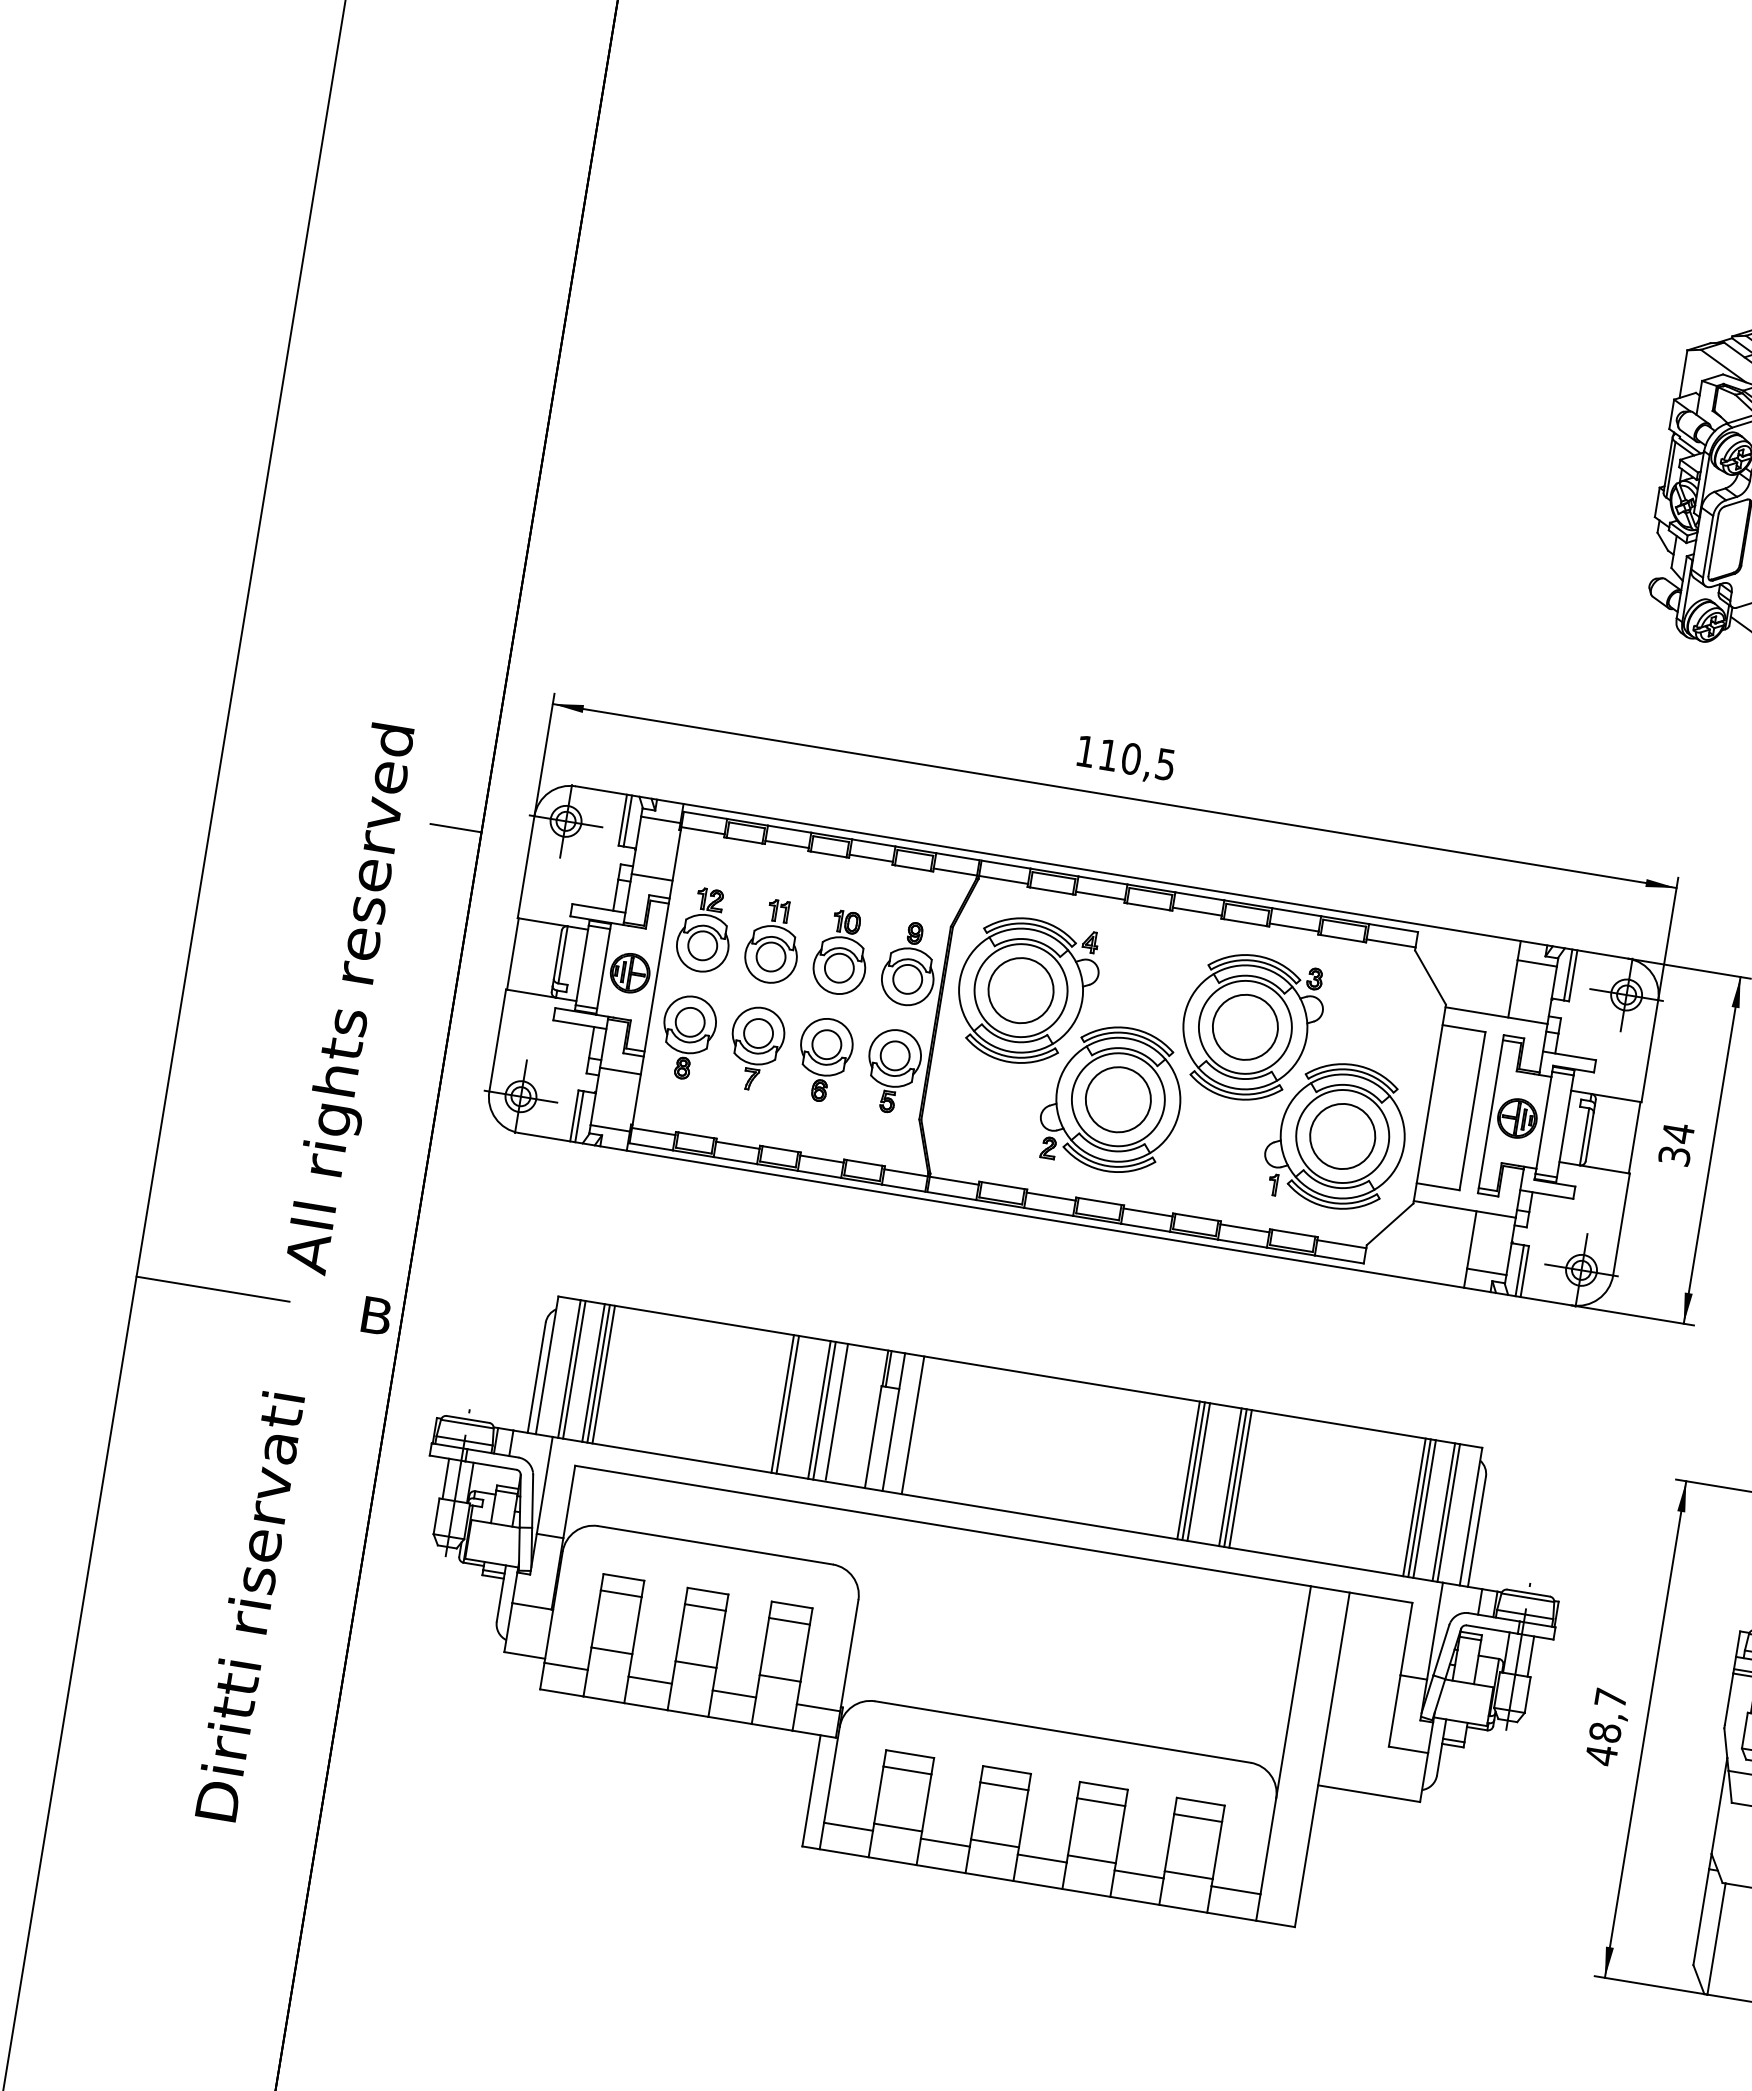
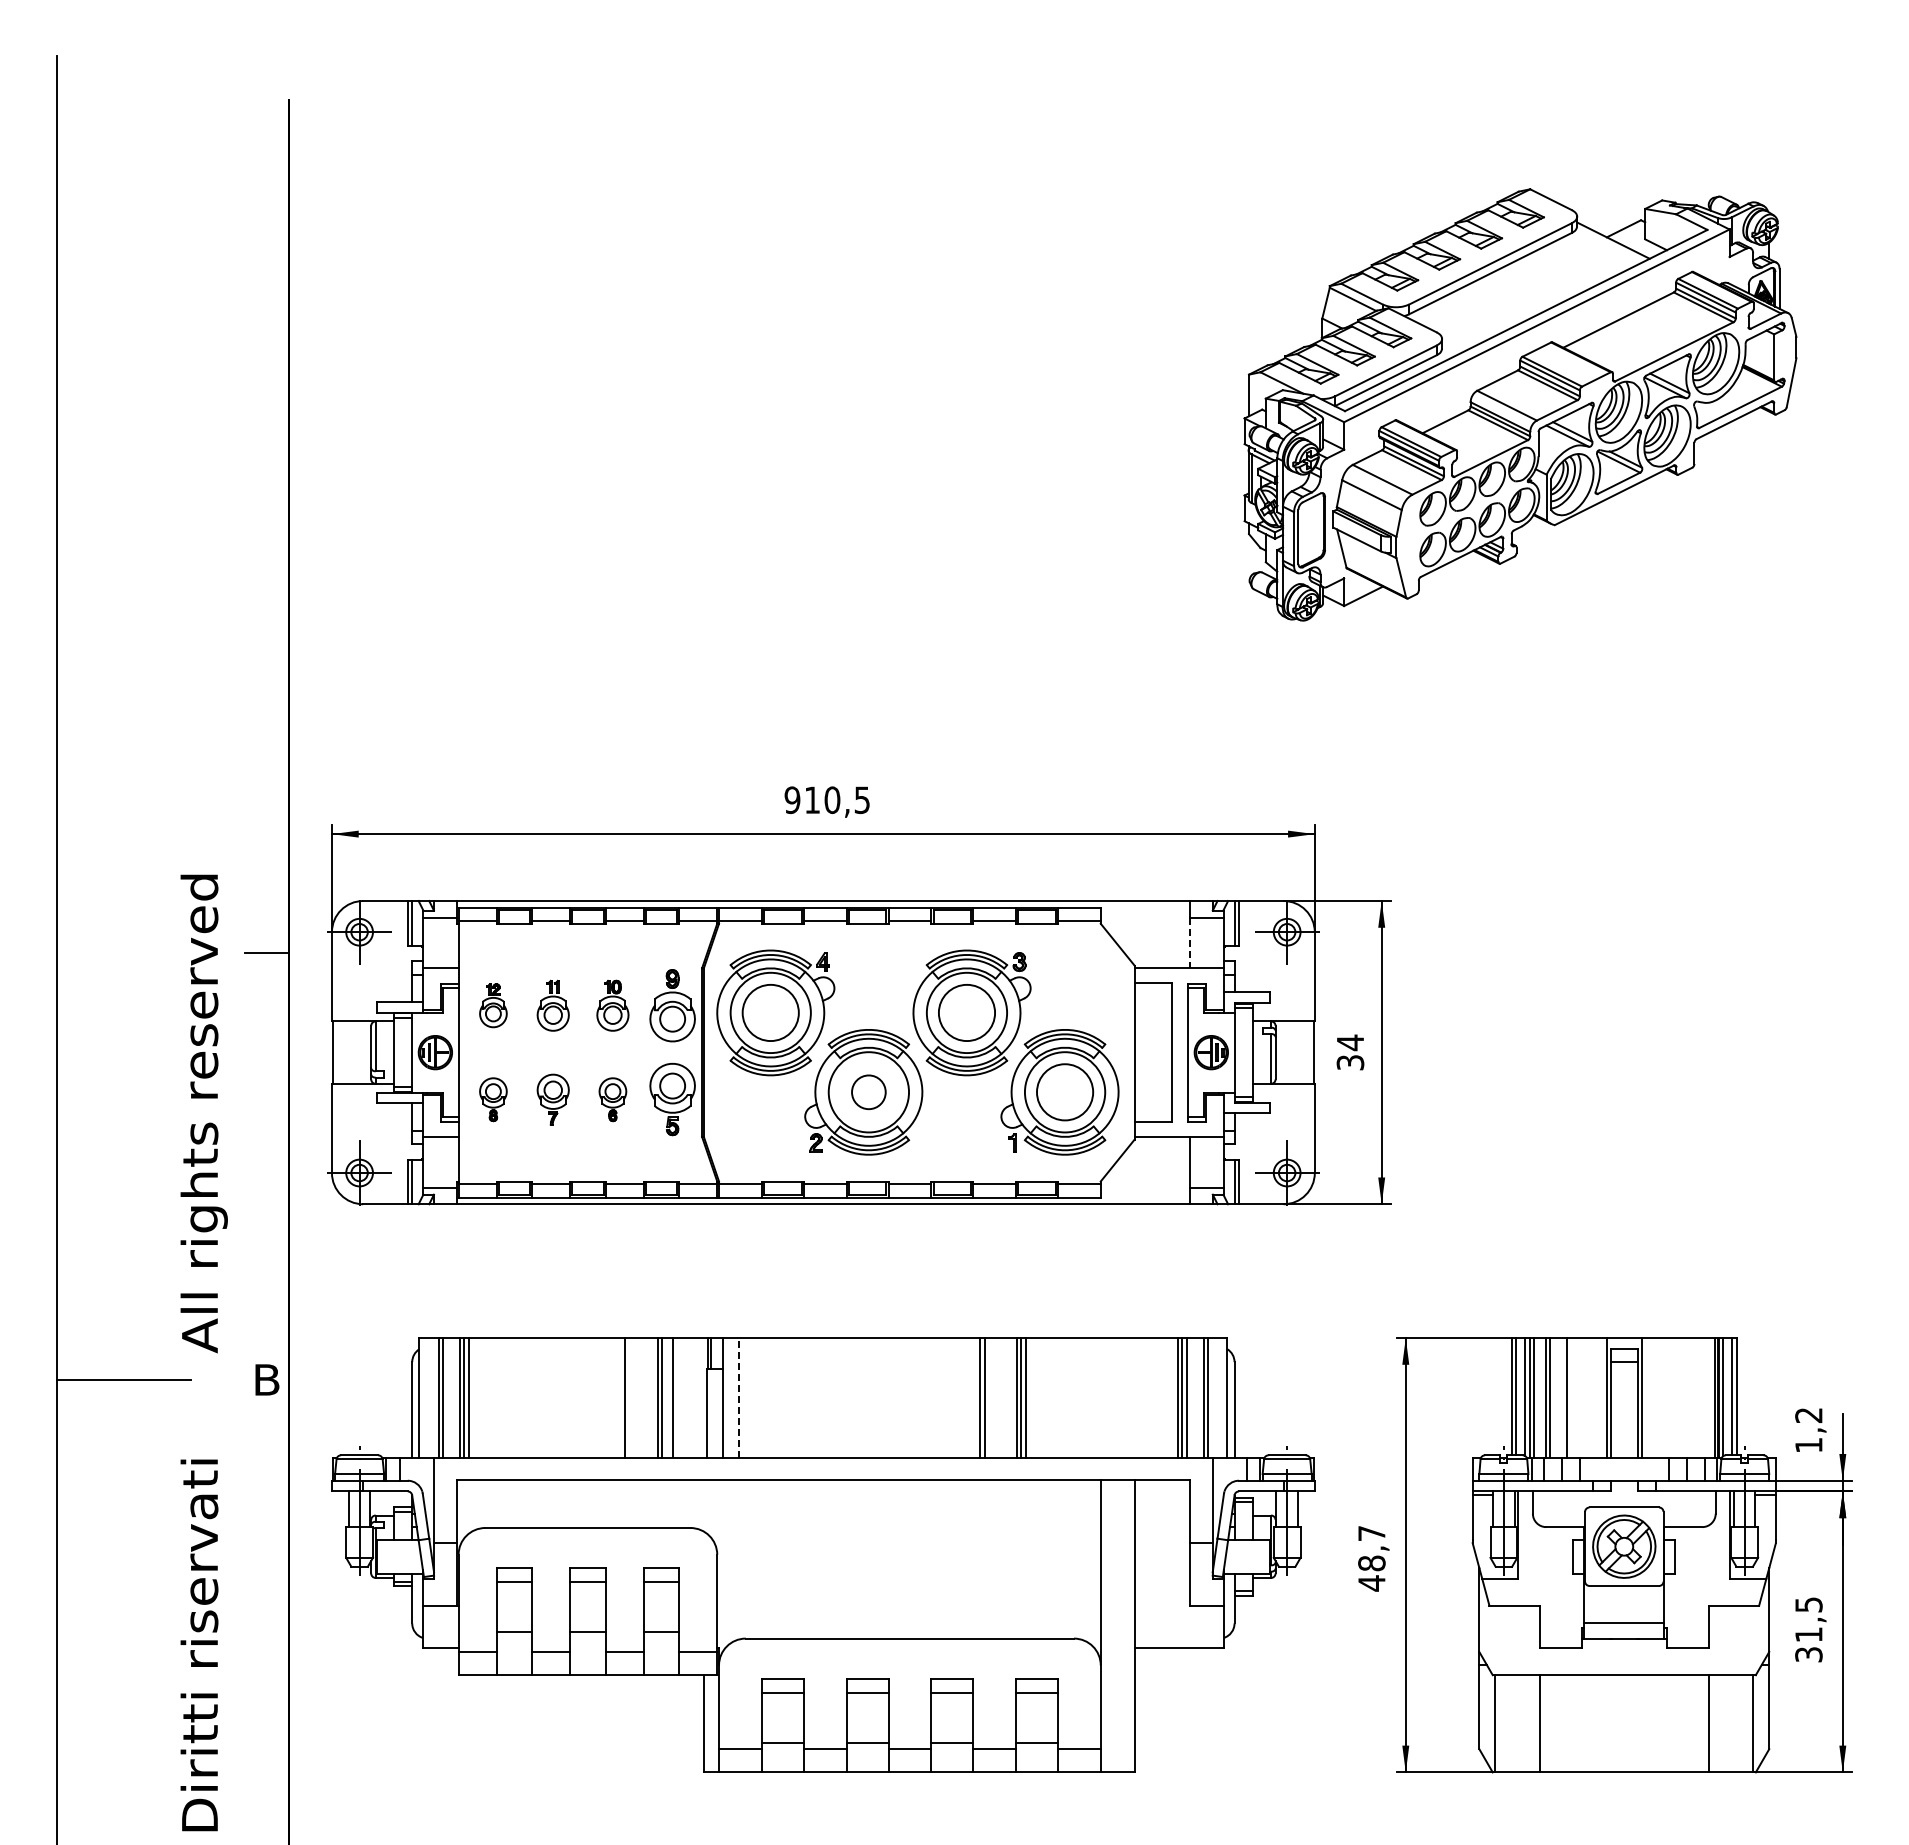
text: (1085, 751) -> (792, 800), 110,5 -> 910,5
part: (705, 930) -> (493, 1005), size x0.6
part: (774, 941) -> (553, 1005), size x0.7
part: (841, 952) -> (612, 1005), size x0.7
line: (1512, 989) -> (1189, 943), solid -> dashed
part: (687, 1037) -> (493, 1099), size x0.6
part: (756, 1048) -> (553, 1099), size x0.7
part: (823, 1059) -> (612, 1099), size x0.6
circle: (1117, 1099) -> (868, 1092), size x0.6
line: (787, 1405) -> (629, 1398), removed
line: (913, 1424) -> (739, 1397), solid -> dashed
line: (1198, 1472) -> (989, 1398), removed

